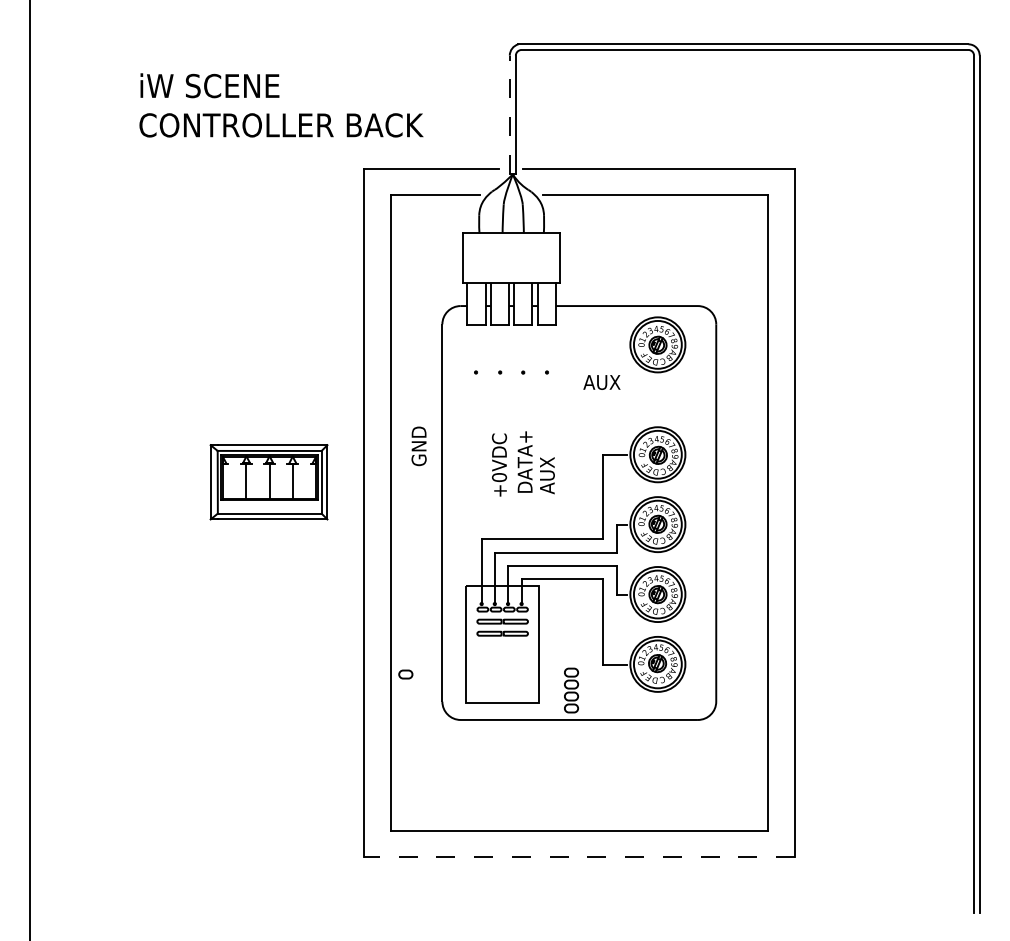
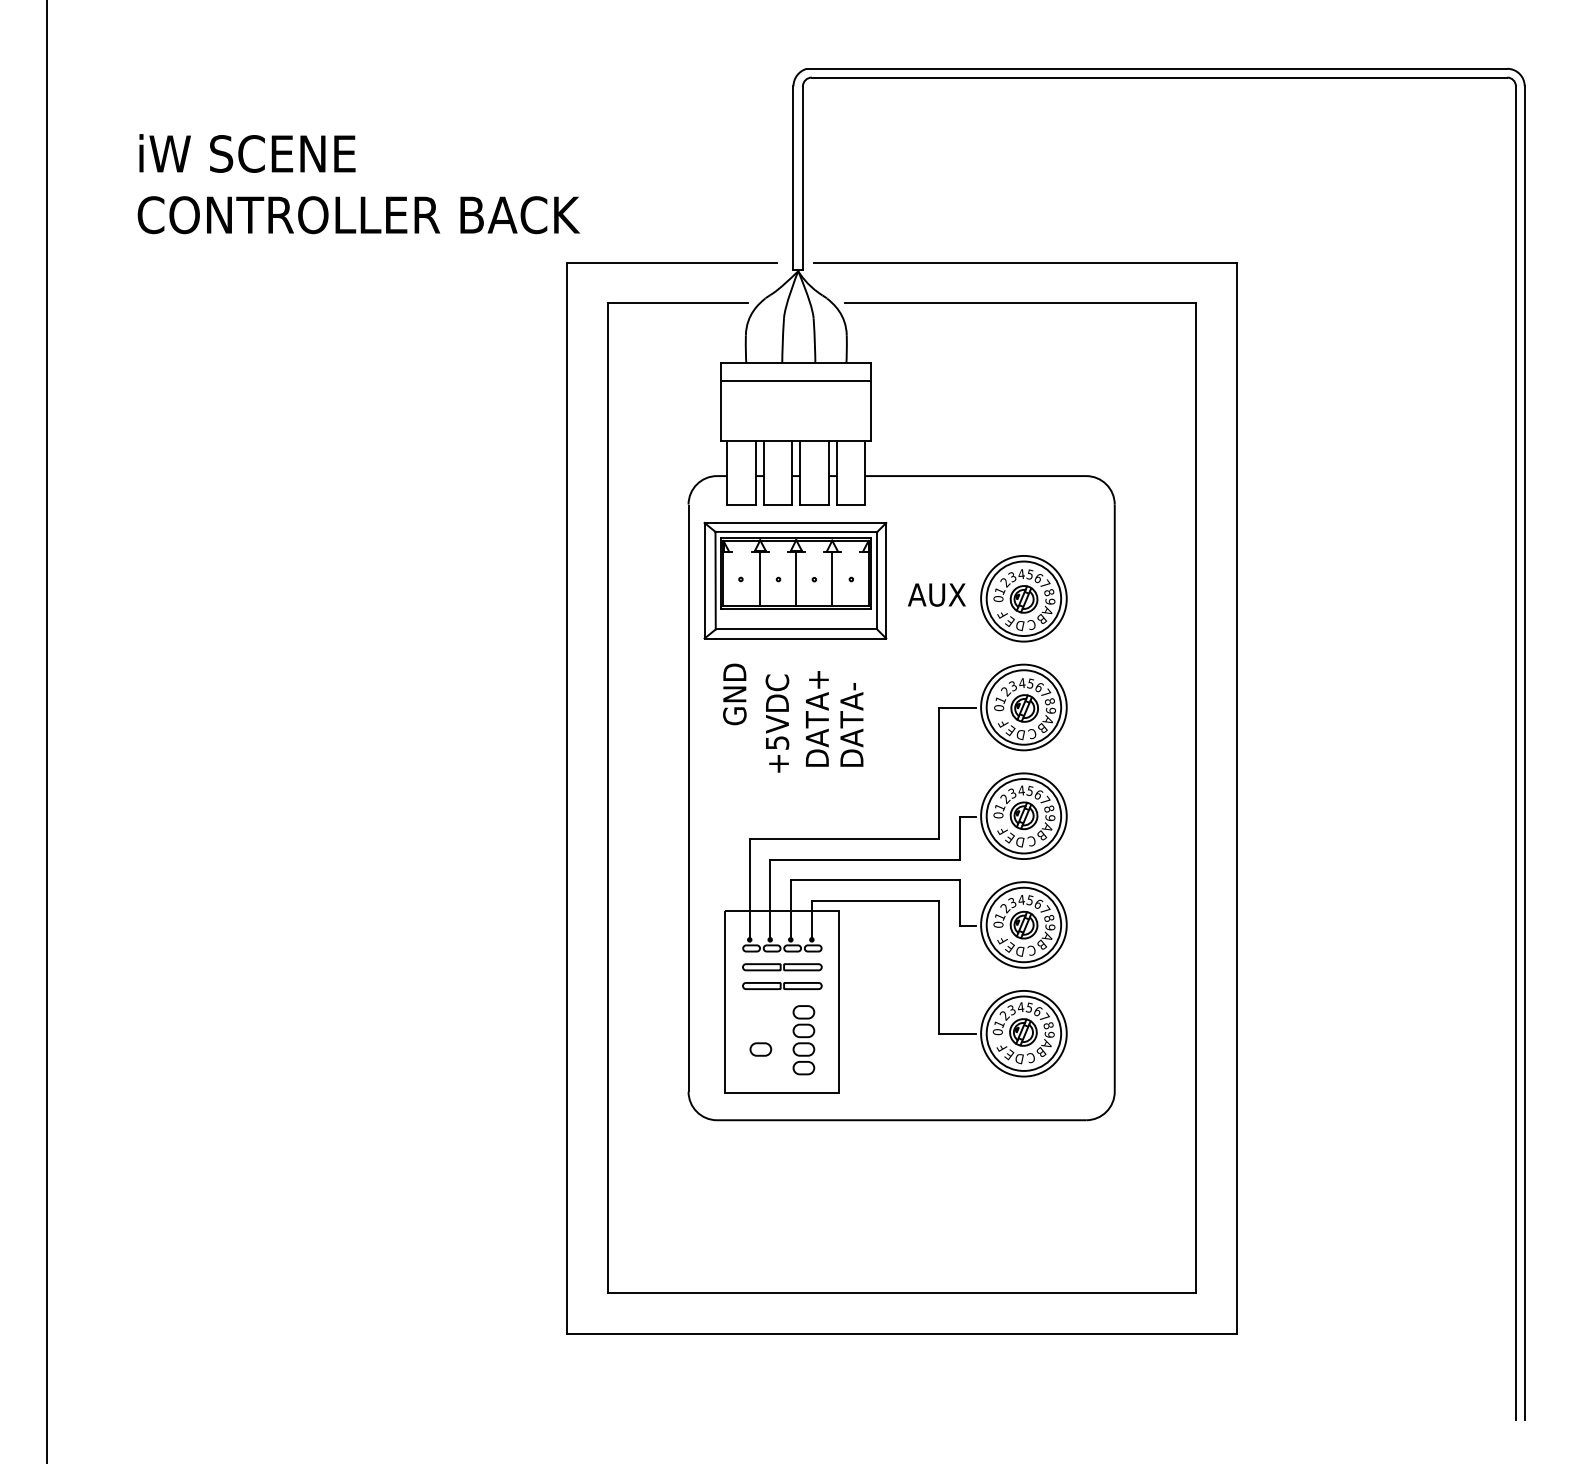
text: (281, 105) -> (358, 184), moved
line: (509, 114) -> (793, 177), dashed -> solid
line: (511, 245) -> (796, 381), added
part: (657, 344) -> (1023, 598), moved
text: (418, 446) -> (733, 694), moved
text: (547, 466) -> (852, 725), AUX -> DATA-
text: (499, 477) -> (777, 742), +0VDC -> +5VDC
part: (268, 482) -> (794, 581), moved
part: (405, 674) -> (760, 1049), moved
part: (571, 690) -> (803, 1040), moved
line: (579, 857) -> (901, 1334), dashed -> solid

